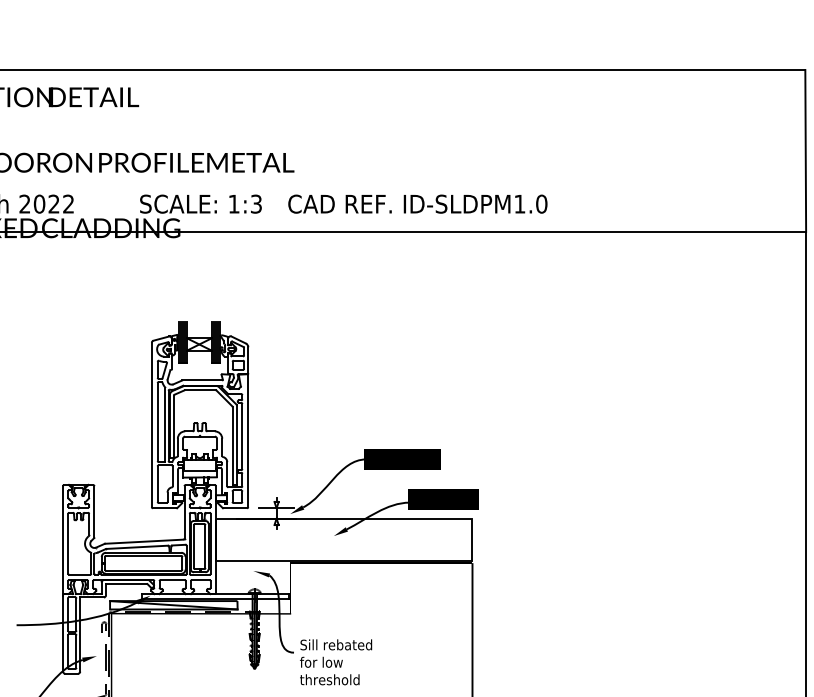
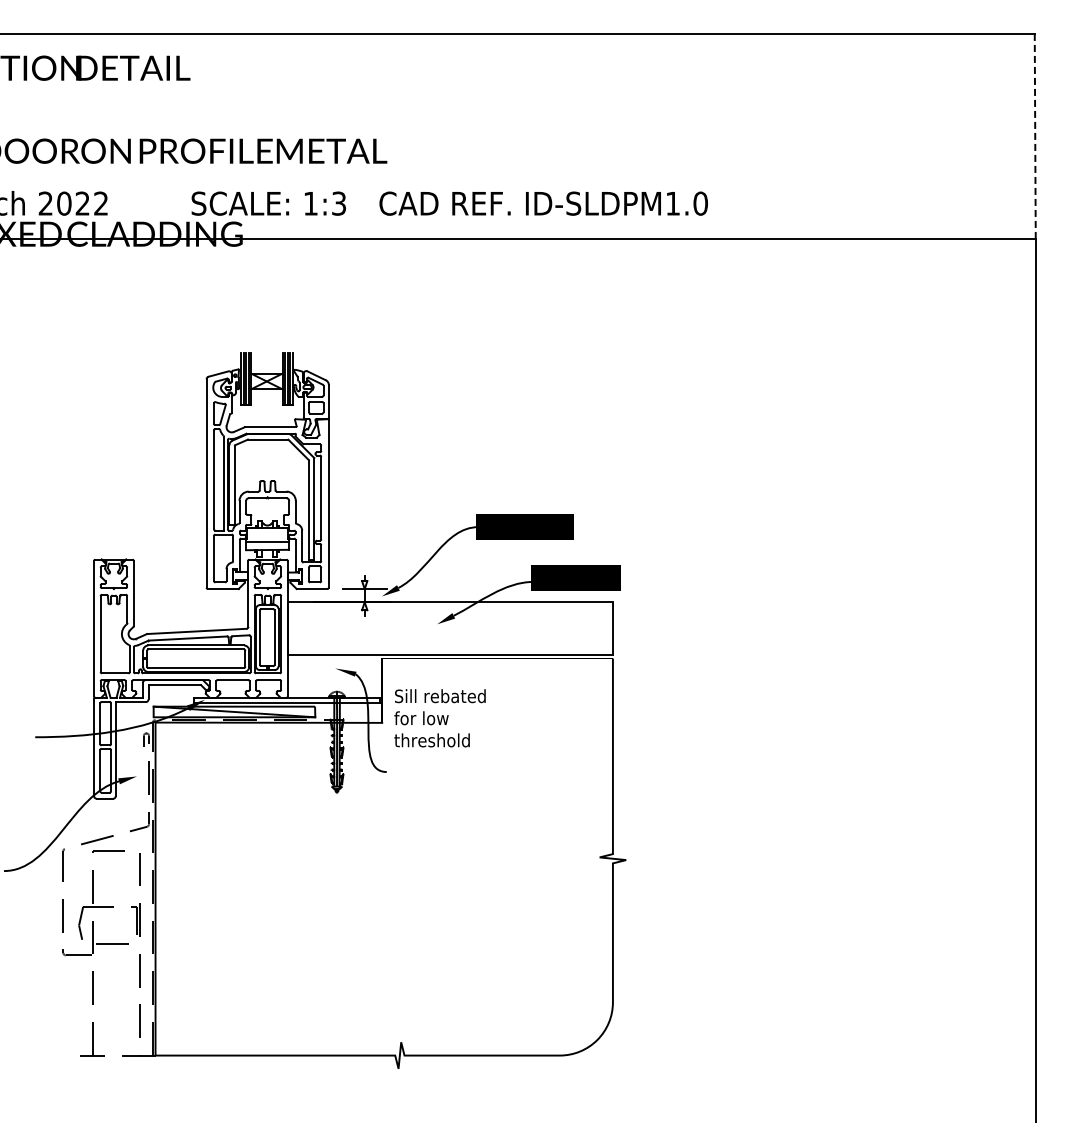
line: (805, 151) -> (1035, 136), solid -> dashed
text: (335, 662) -> (439, 718), moved

